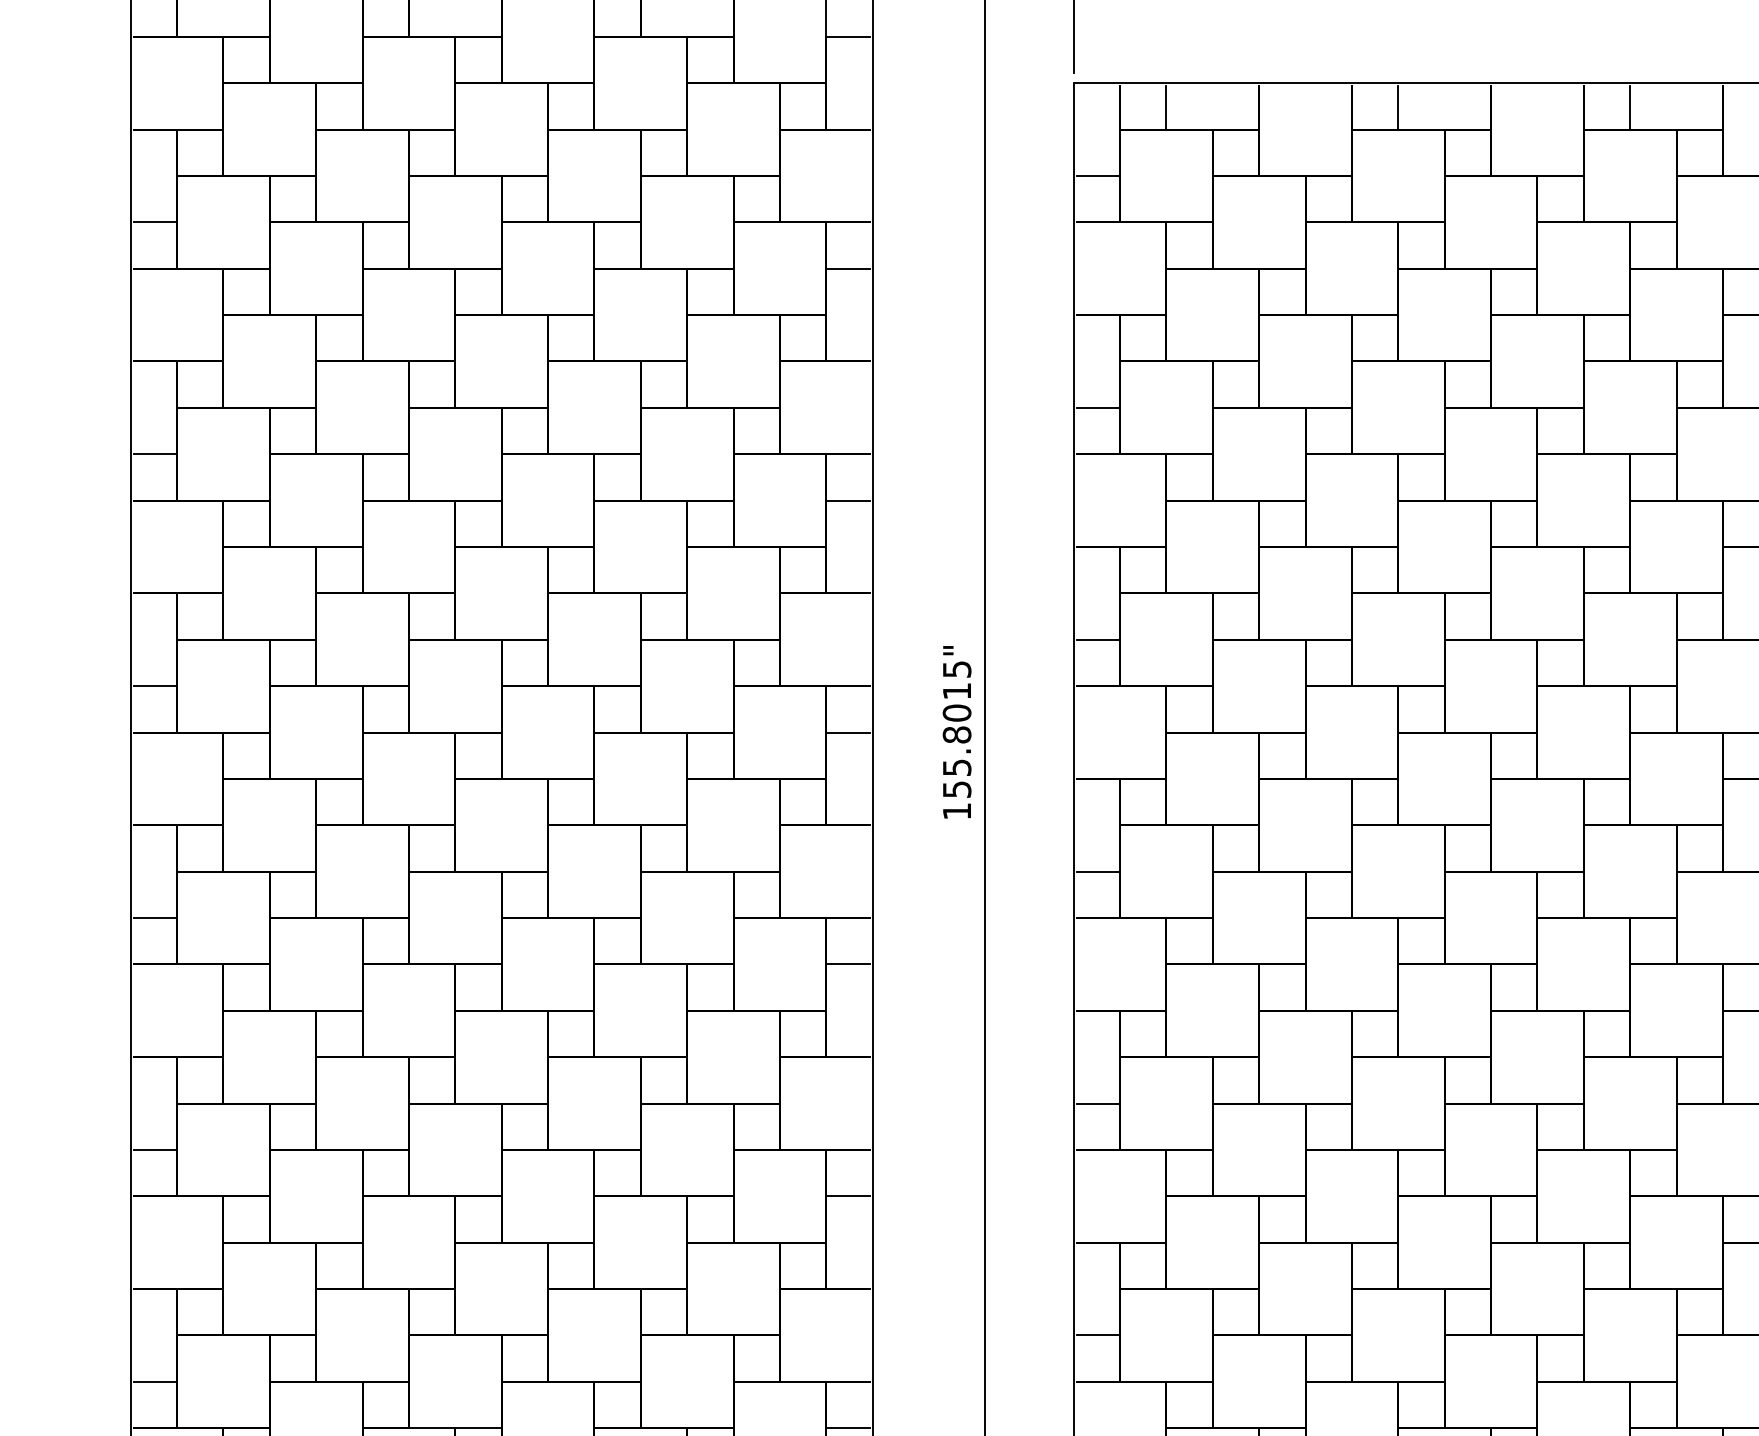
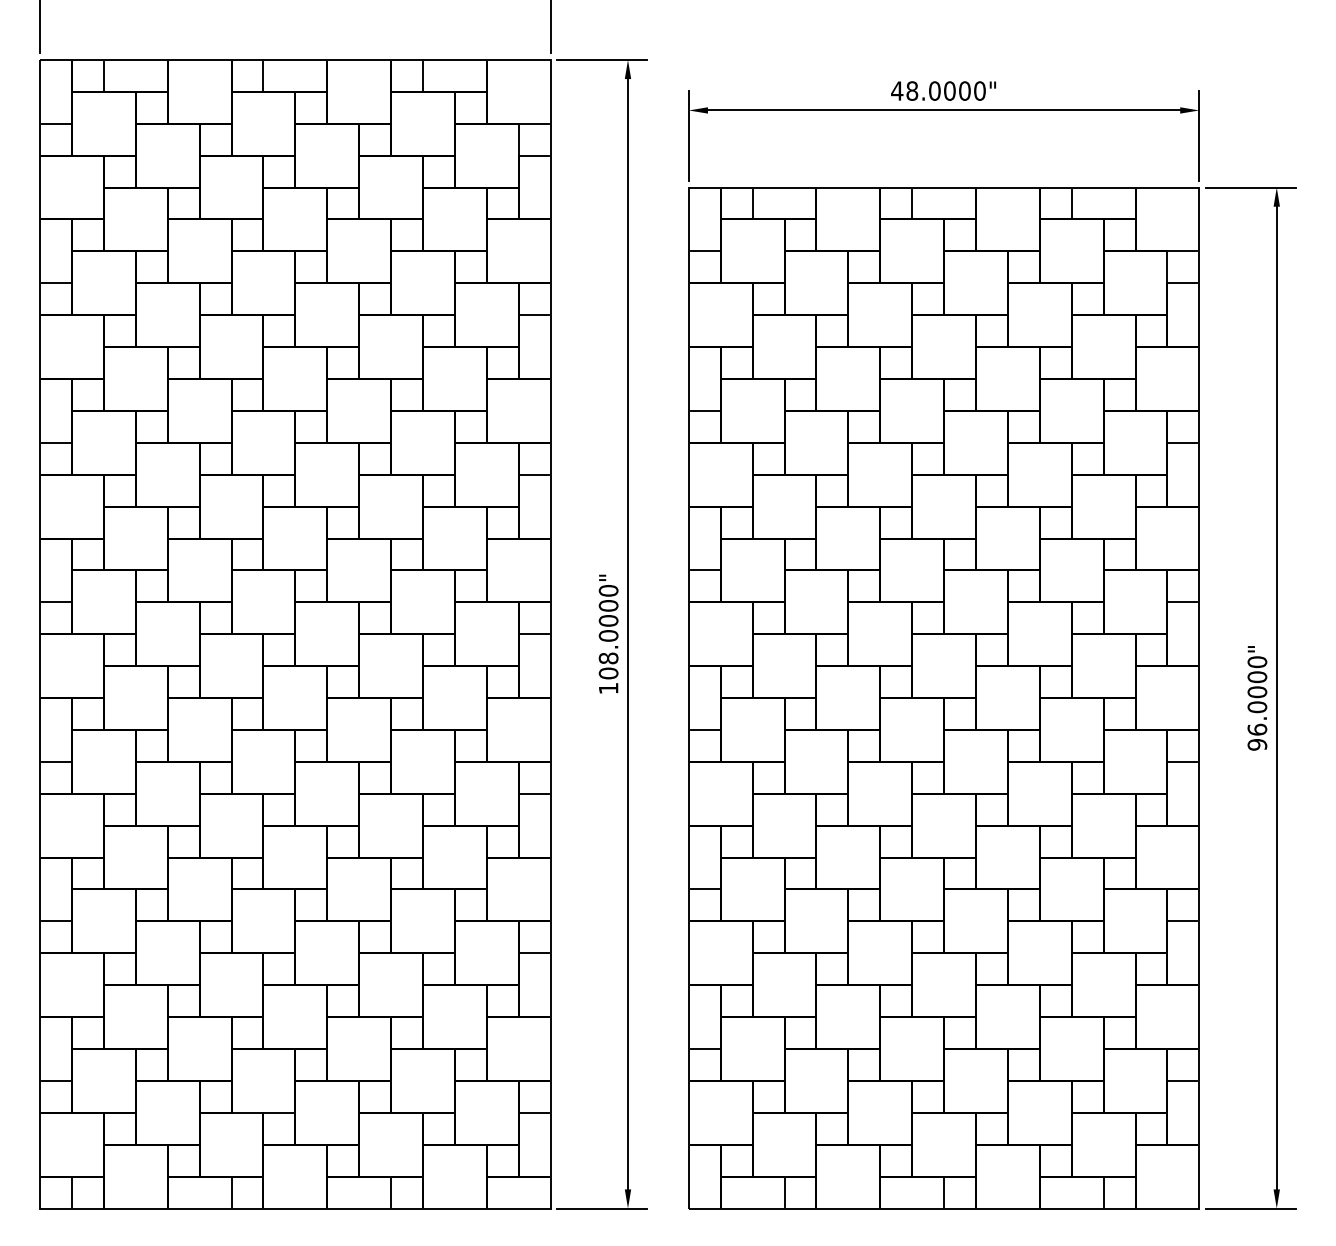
text: (956, 729) -> (608, 632), 155.8015" -> 108.0000"

